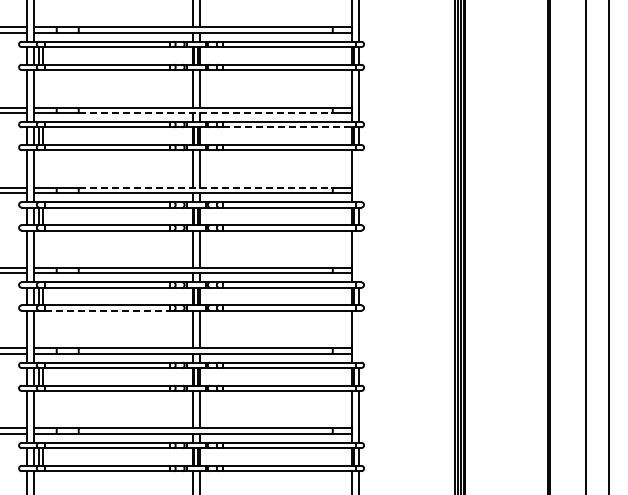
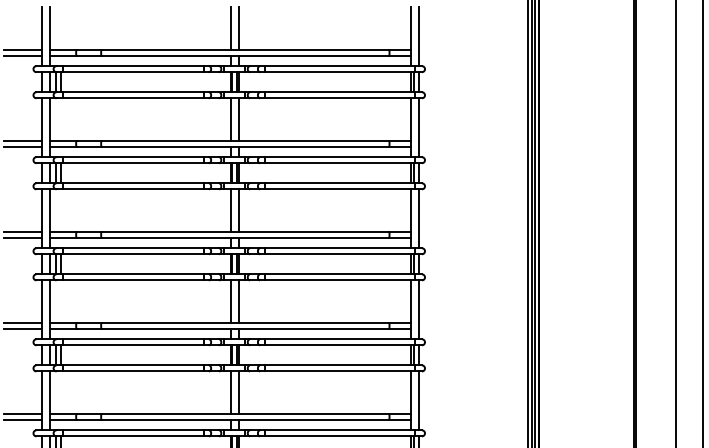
line: (205, 112) -> (245, 146), dashed -> solid
line: (289, 127) -> (340, 163), dashed -> solid
line: (358, 176) -> (418, 219), added
line: (205, 187) -> (245, 231), dashed -> solid
line: (358, 256) -> (418, 309), added
line: (107, 310) -> (133, 371), dashed -> solid
line: (358, 336) -> (418, 400), added

